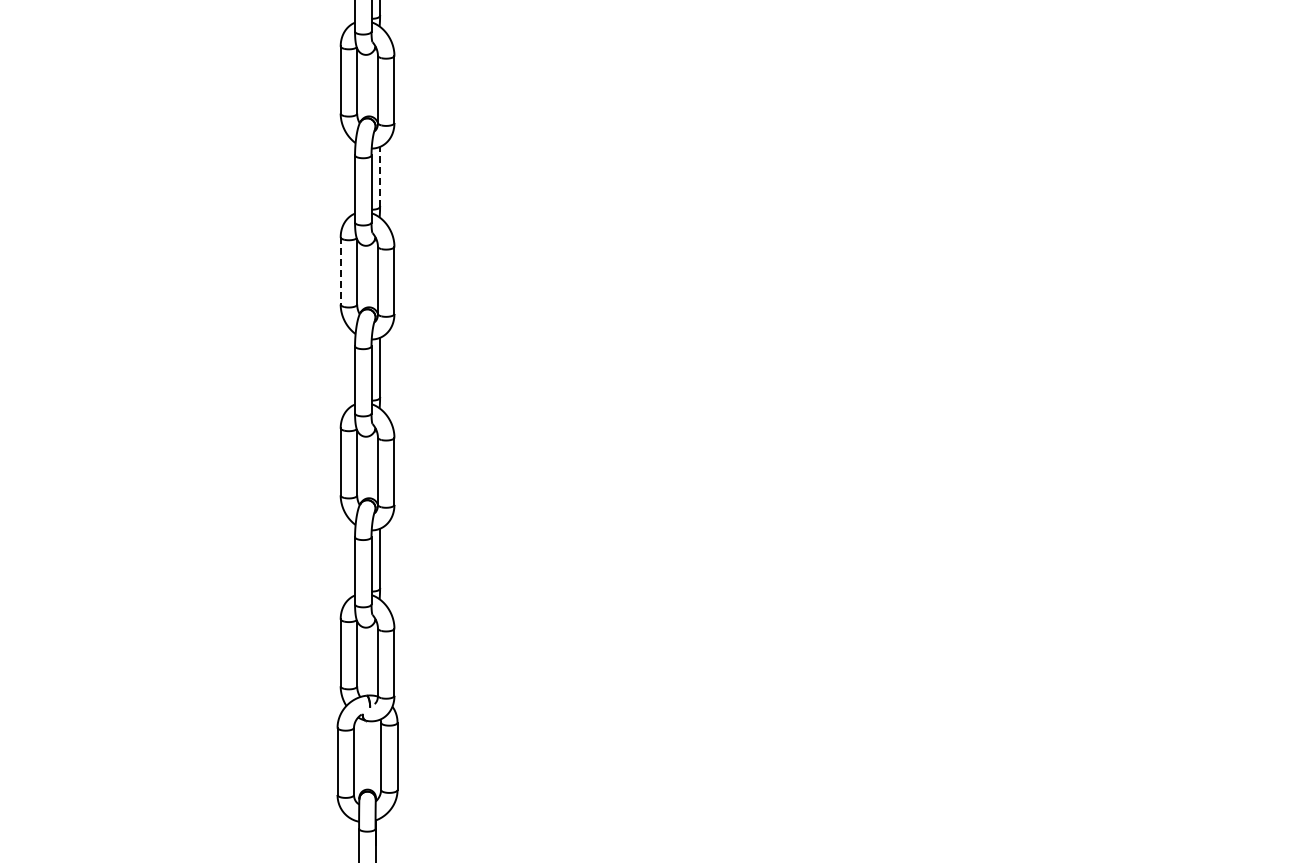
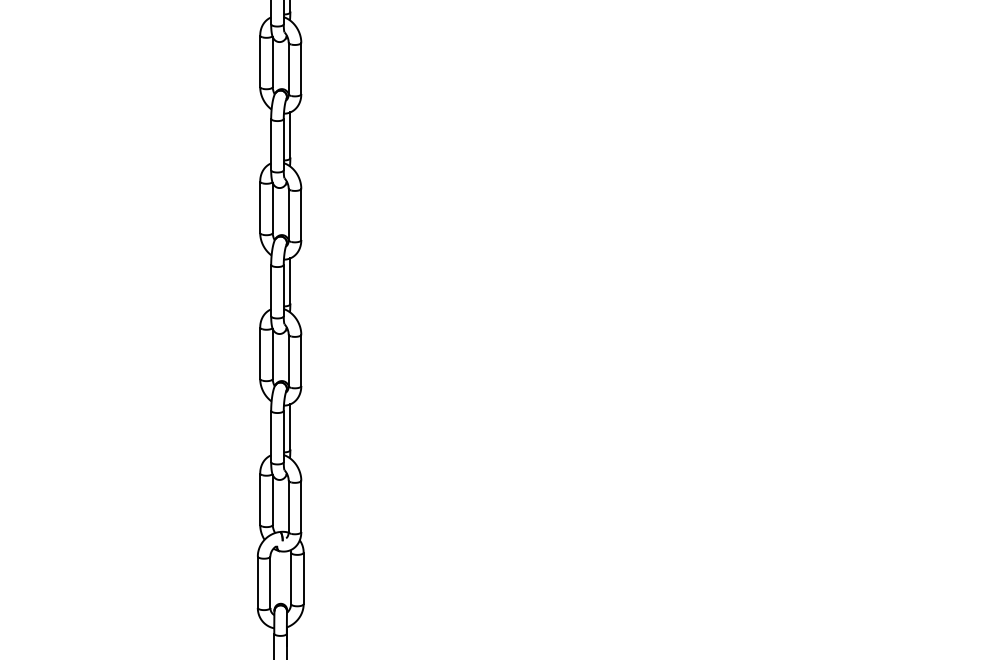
line: (380, 176) -> (290, 135), dashed -> solid
line: (340, 271) -> (260, 207), dashed -> solid

